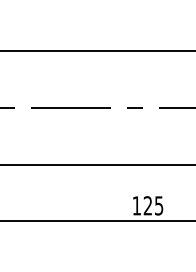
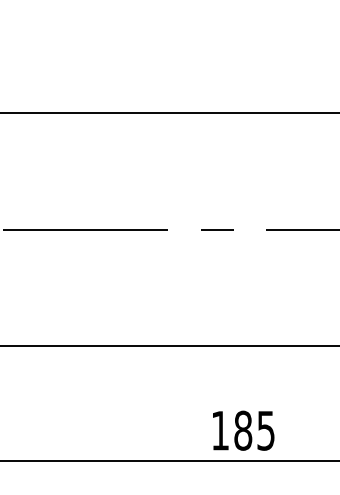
text: (147, 205) -> (242, 430), 125 -> 185

